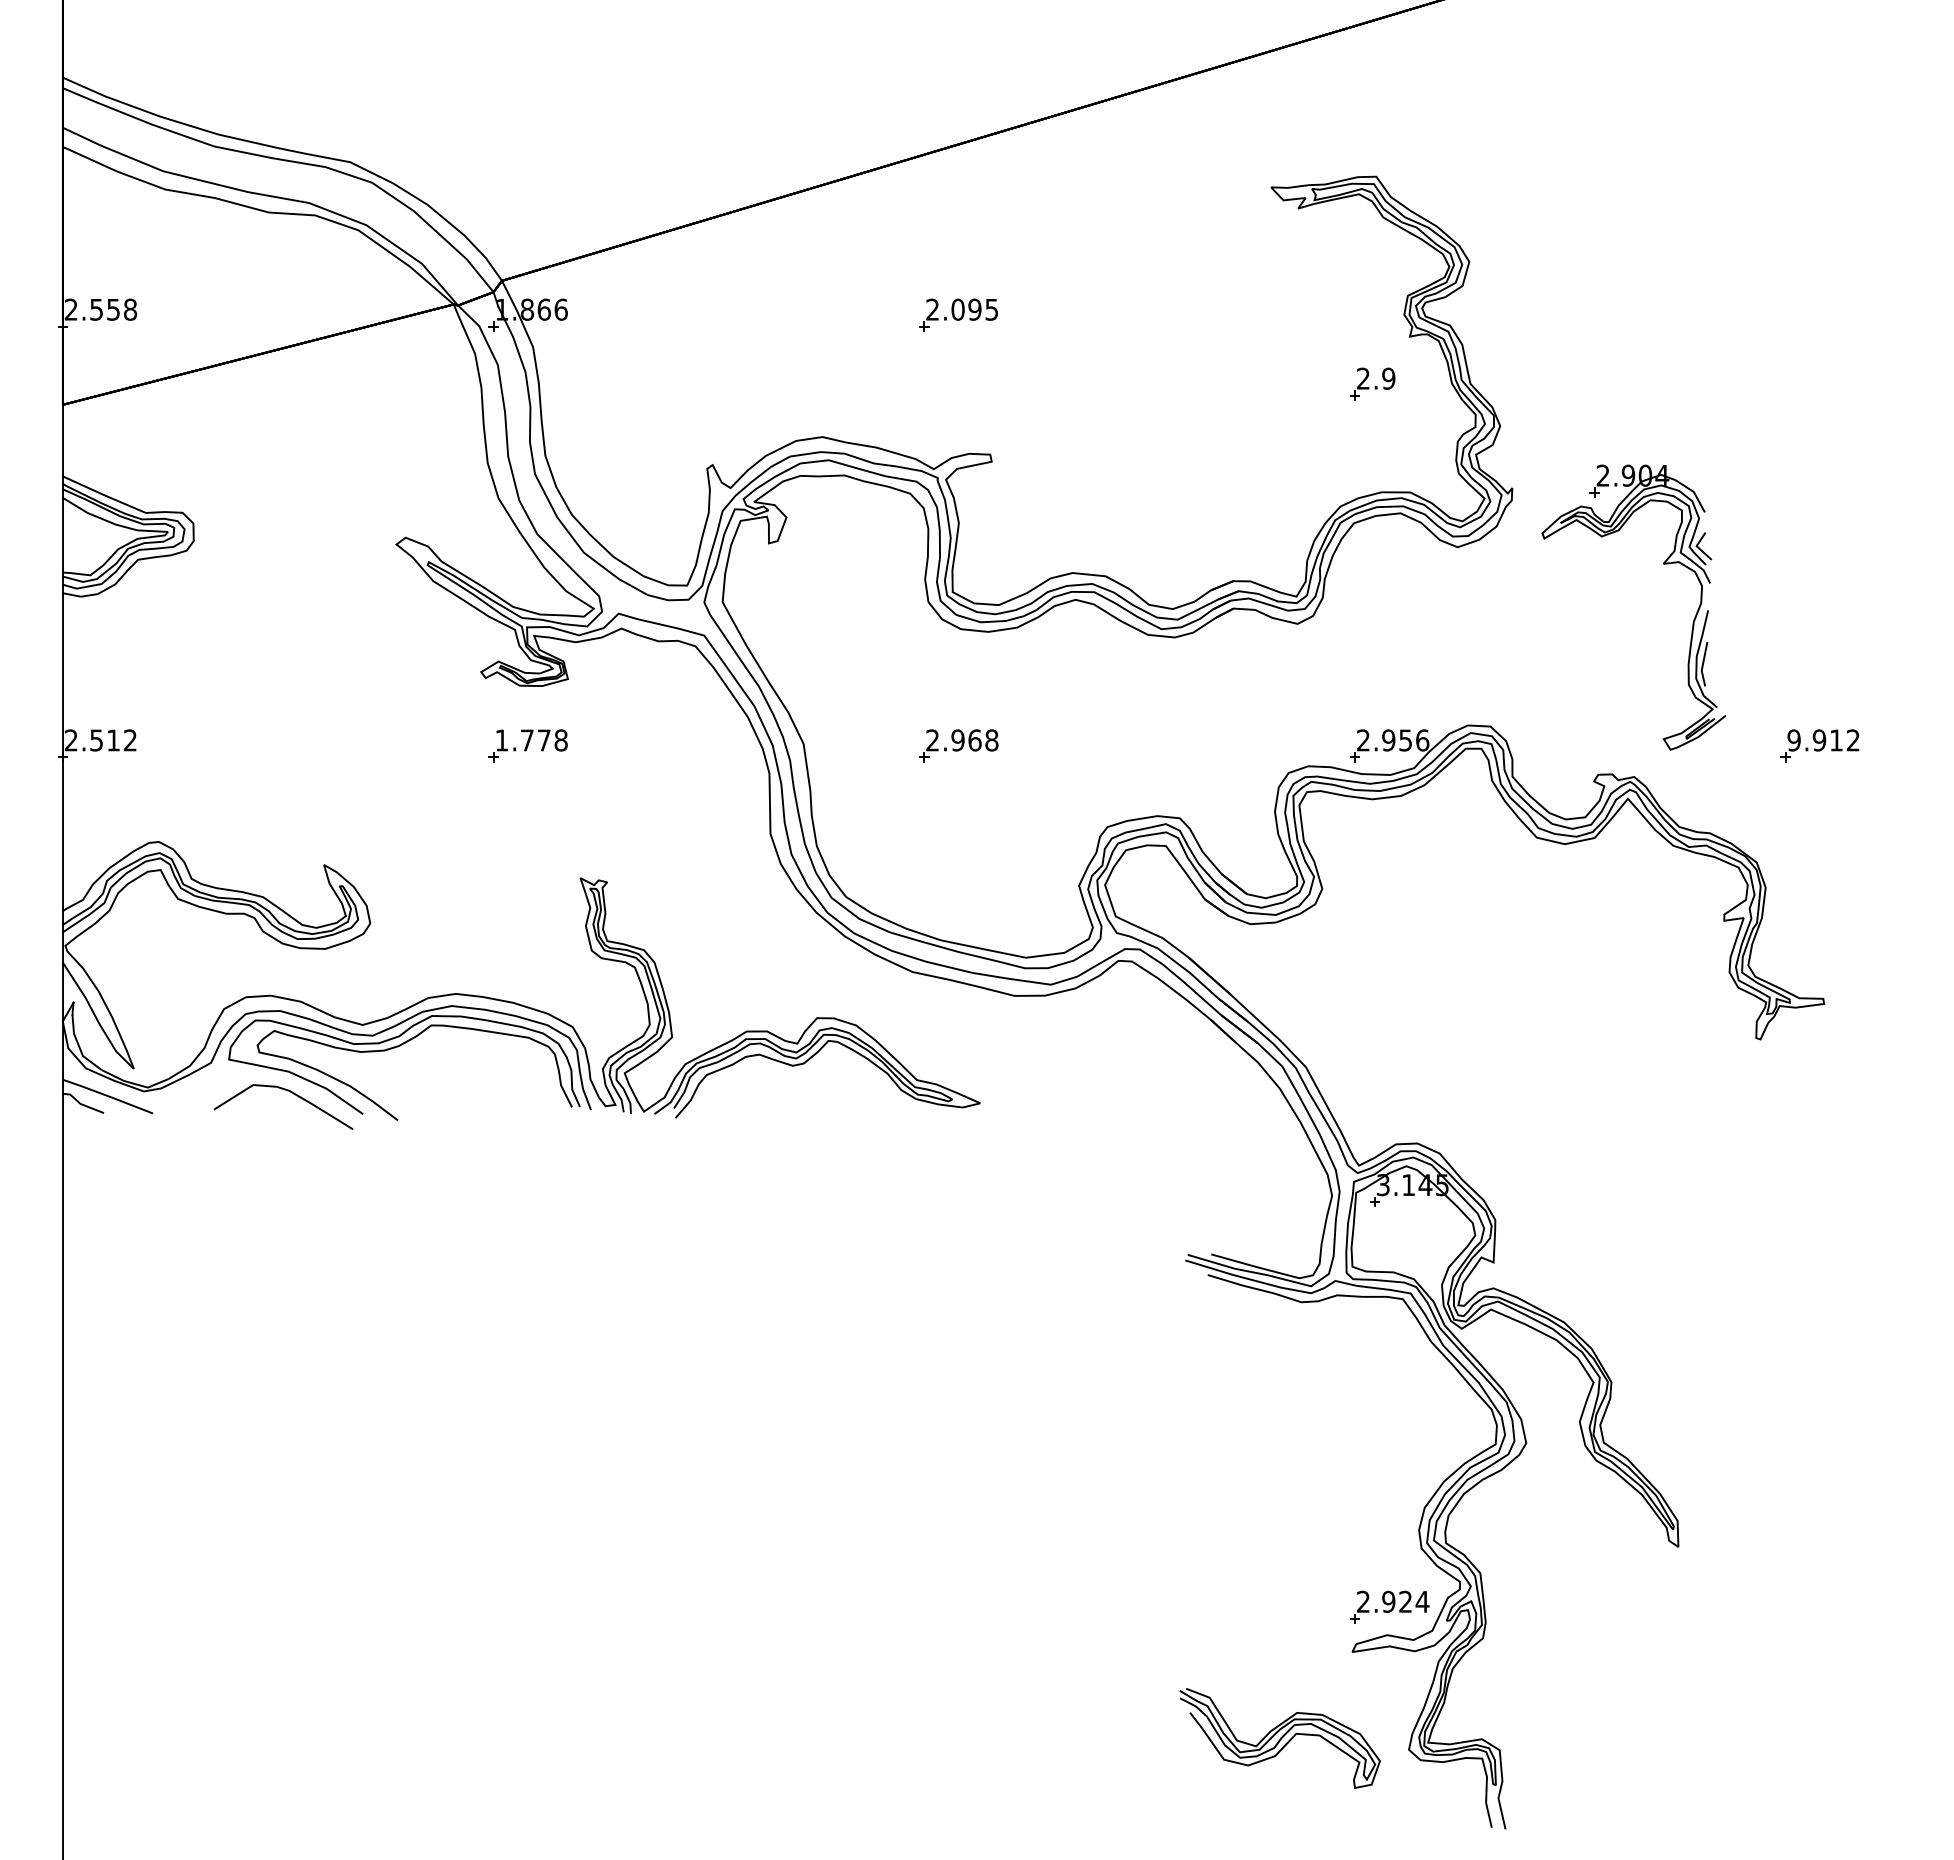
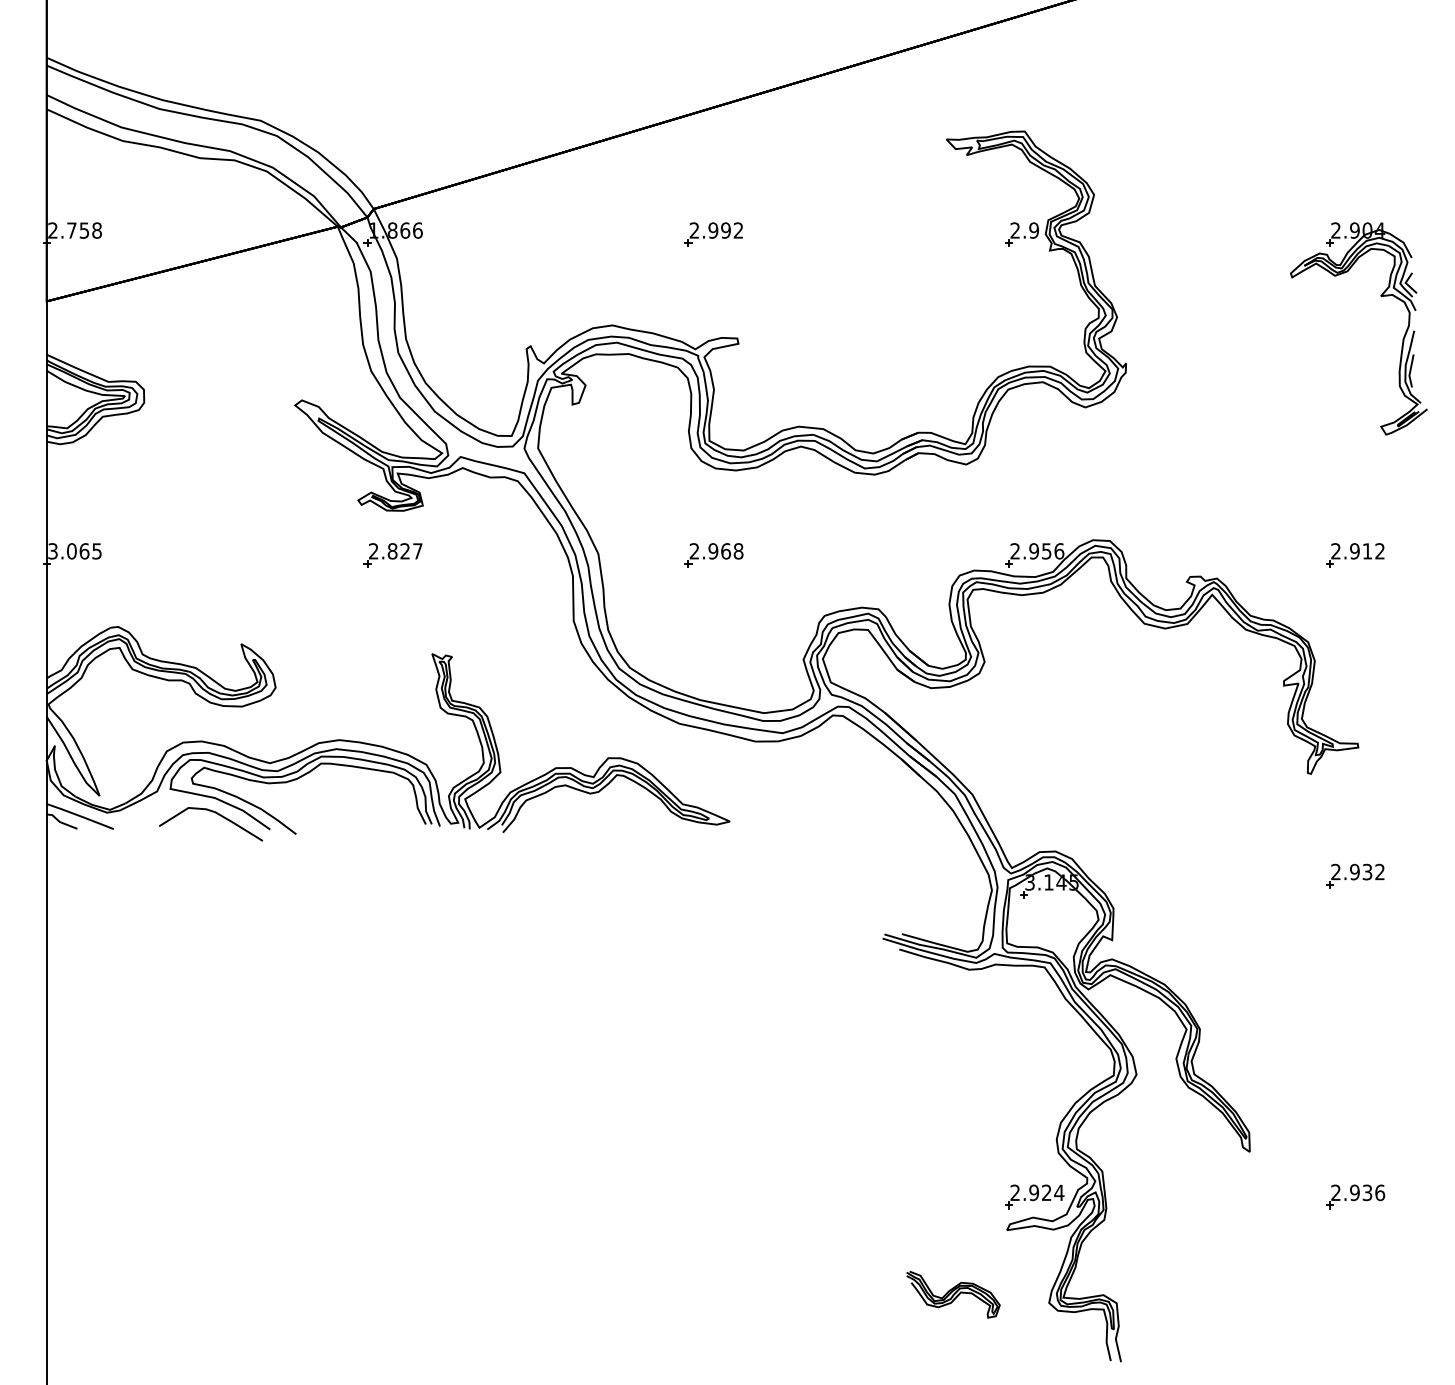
text: (96, 309) -> (71, 230), 2.558 -> 2.758
text: (974, 309) -> (725, 230), 2.095 -> 2.992
part: (1372, 383) -> (1022, 234), moved
part: (1663, 564) -> (1380, 296), moved
text: (100, 740) -> (74, 551), 2.512 -> 3.065
text: (531, 740) -> (395, 551), 1.778 -> 2.827
text: (1793, 740) -> (1335, 551), 9.912 -> 2.912
part: (1819, 1176) -> (1354, 876), added
part: (1820, 1606) -> (1355, 1196), added
part: (1280, 1738) -> (953, 1294), size x0.62

